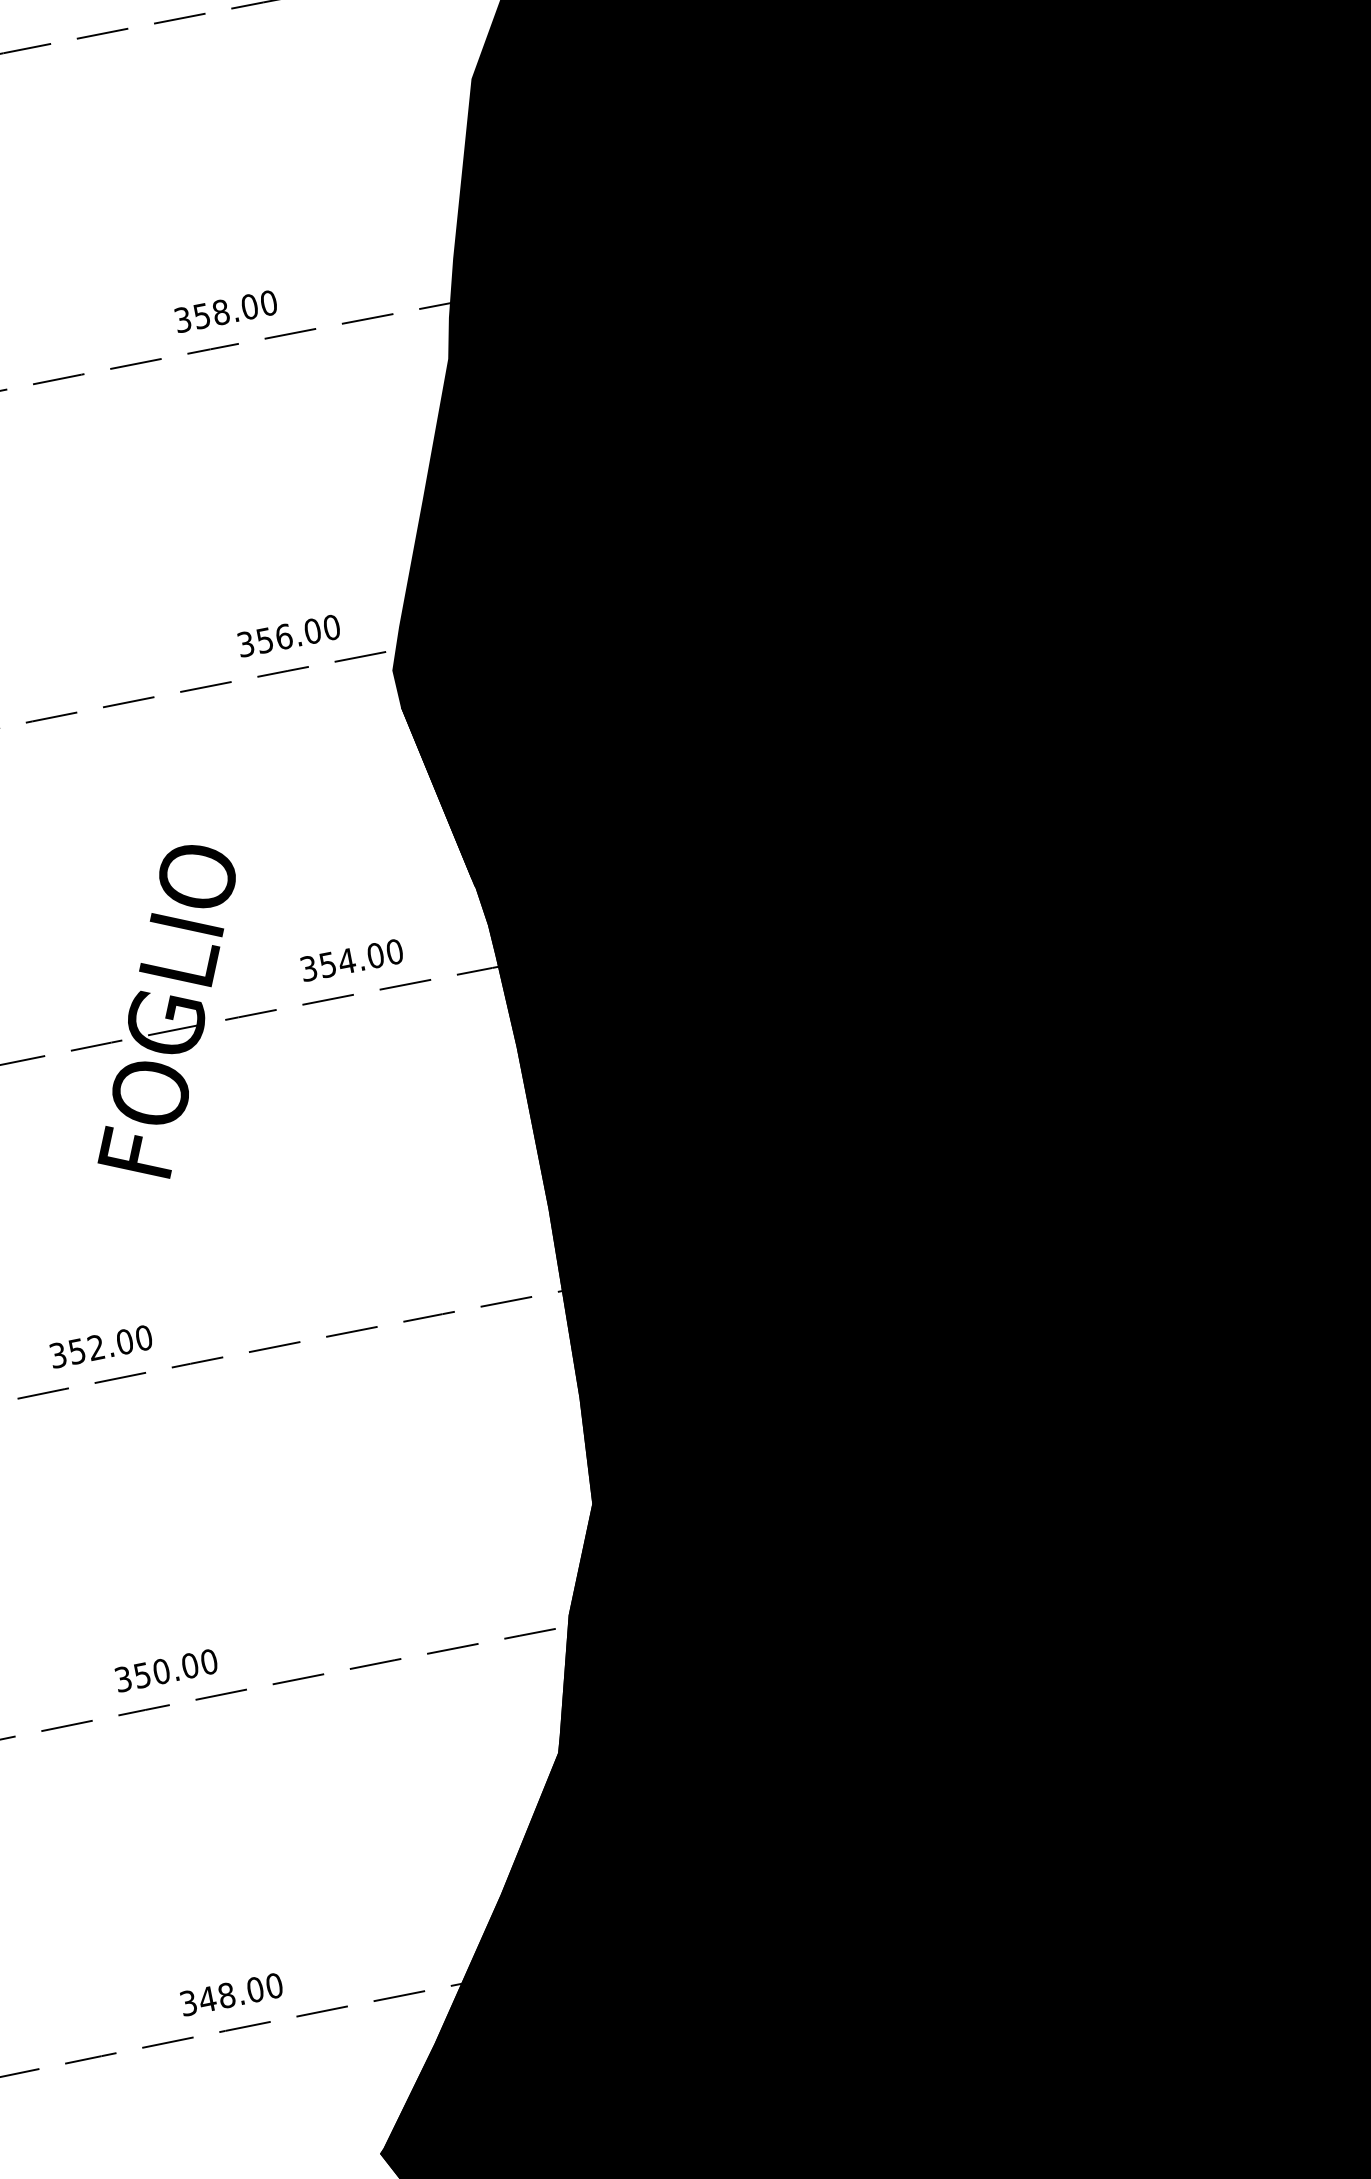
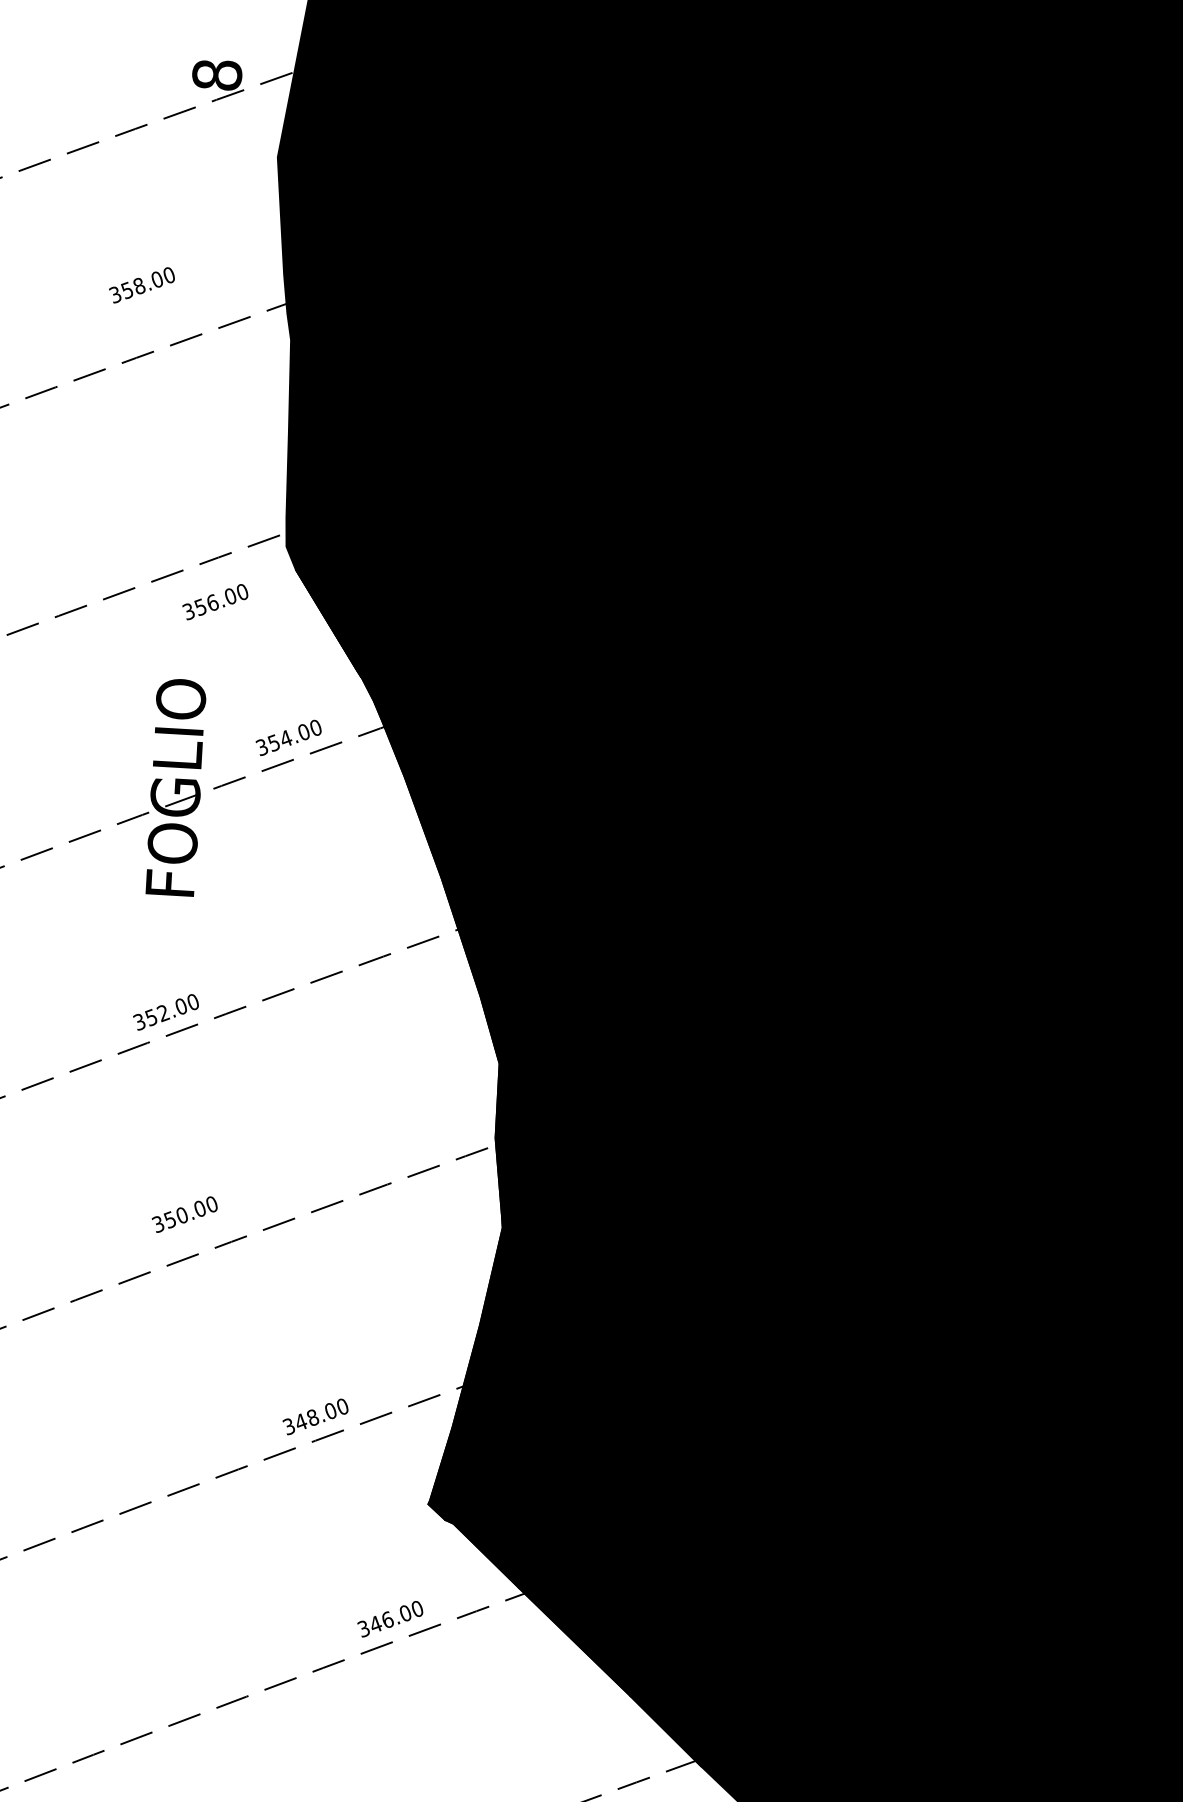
text: (224, 312) -> (141, 285), moved
text: (288, 636) -> (215, 602), moved
text: (165, 1670) -> (184, 1214), moved

